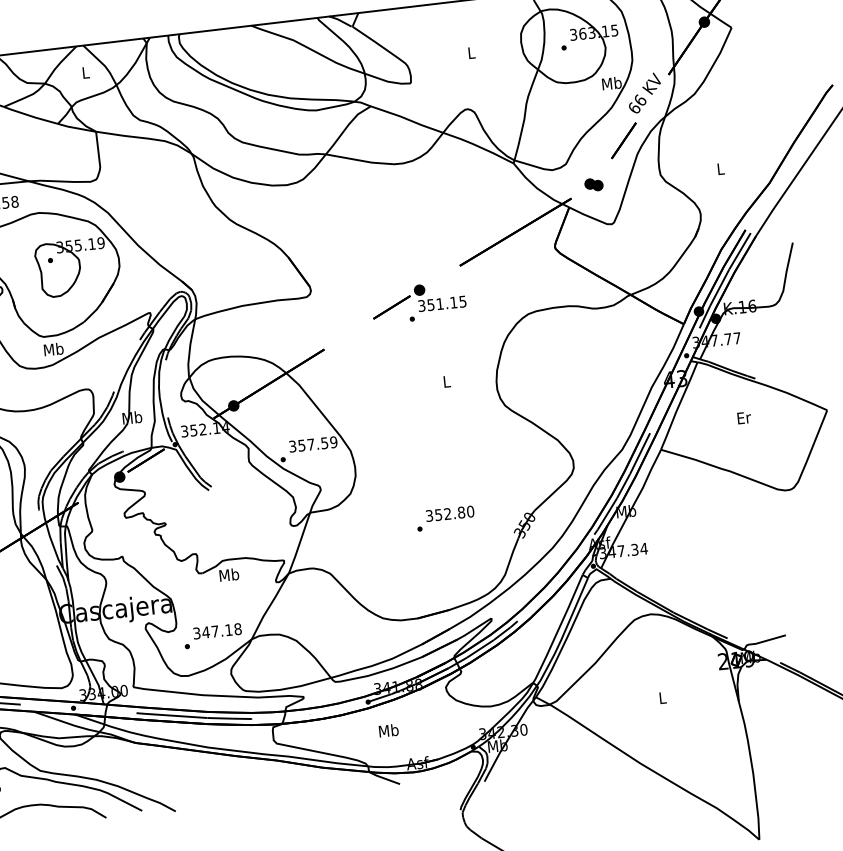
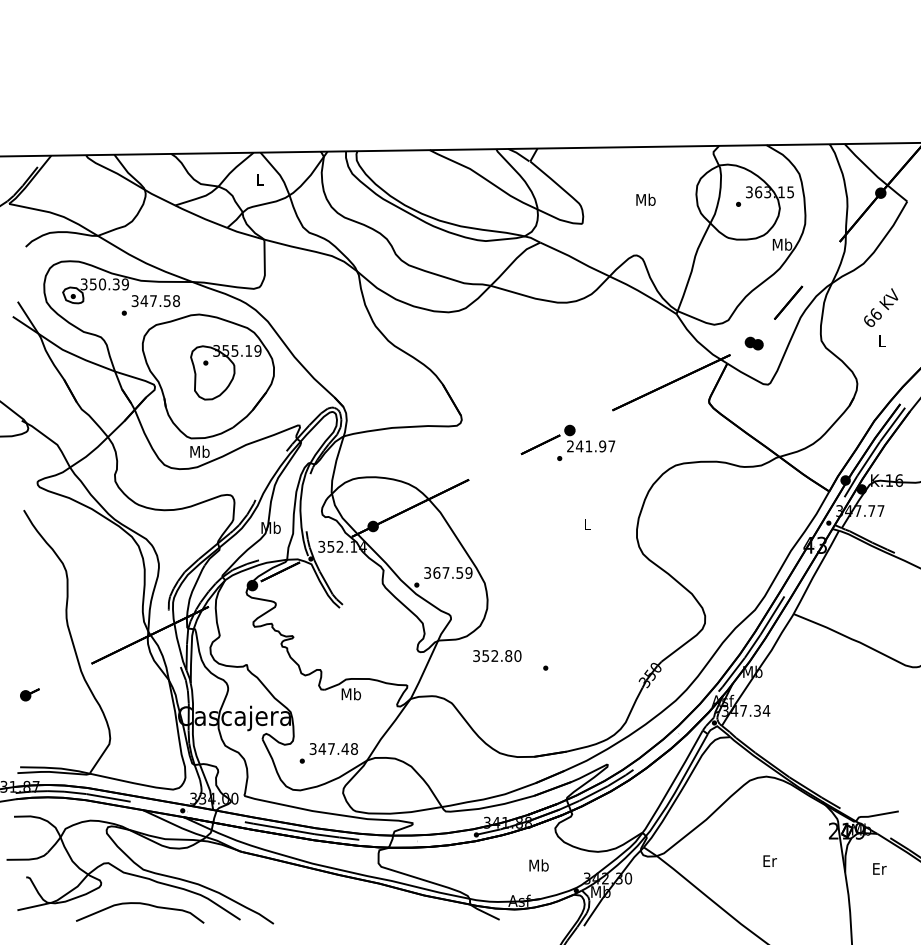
text: (471, 52) -> (645, 199), L -> Mb
text: (645, 92) -> (881, 307), moved
text: (442, 303) -> (591, 446), 351.15 -> 241.97
text: (743, 417) -> (879, 868), moved
text: (301, 445) -> (436, 572), 357.59 -> 367.59
text: (450, 513) -> (497, 655), moved
text: (229, 629) -> (345, 748), 347.18 -> 347.48
text: (662, 697) -> (769, 860), L -> Er
text: (388, 730) -> (538, 865), moved

